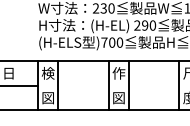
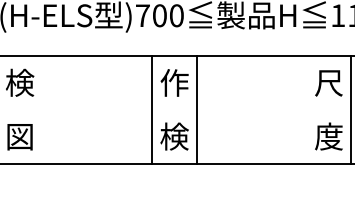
line: (58, 85) -> (42, 109), removed
line: (179, 85) -> (306, 109), removed
text: (118, 97) -> (173, 135), 図 -> 検

